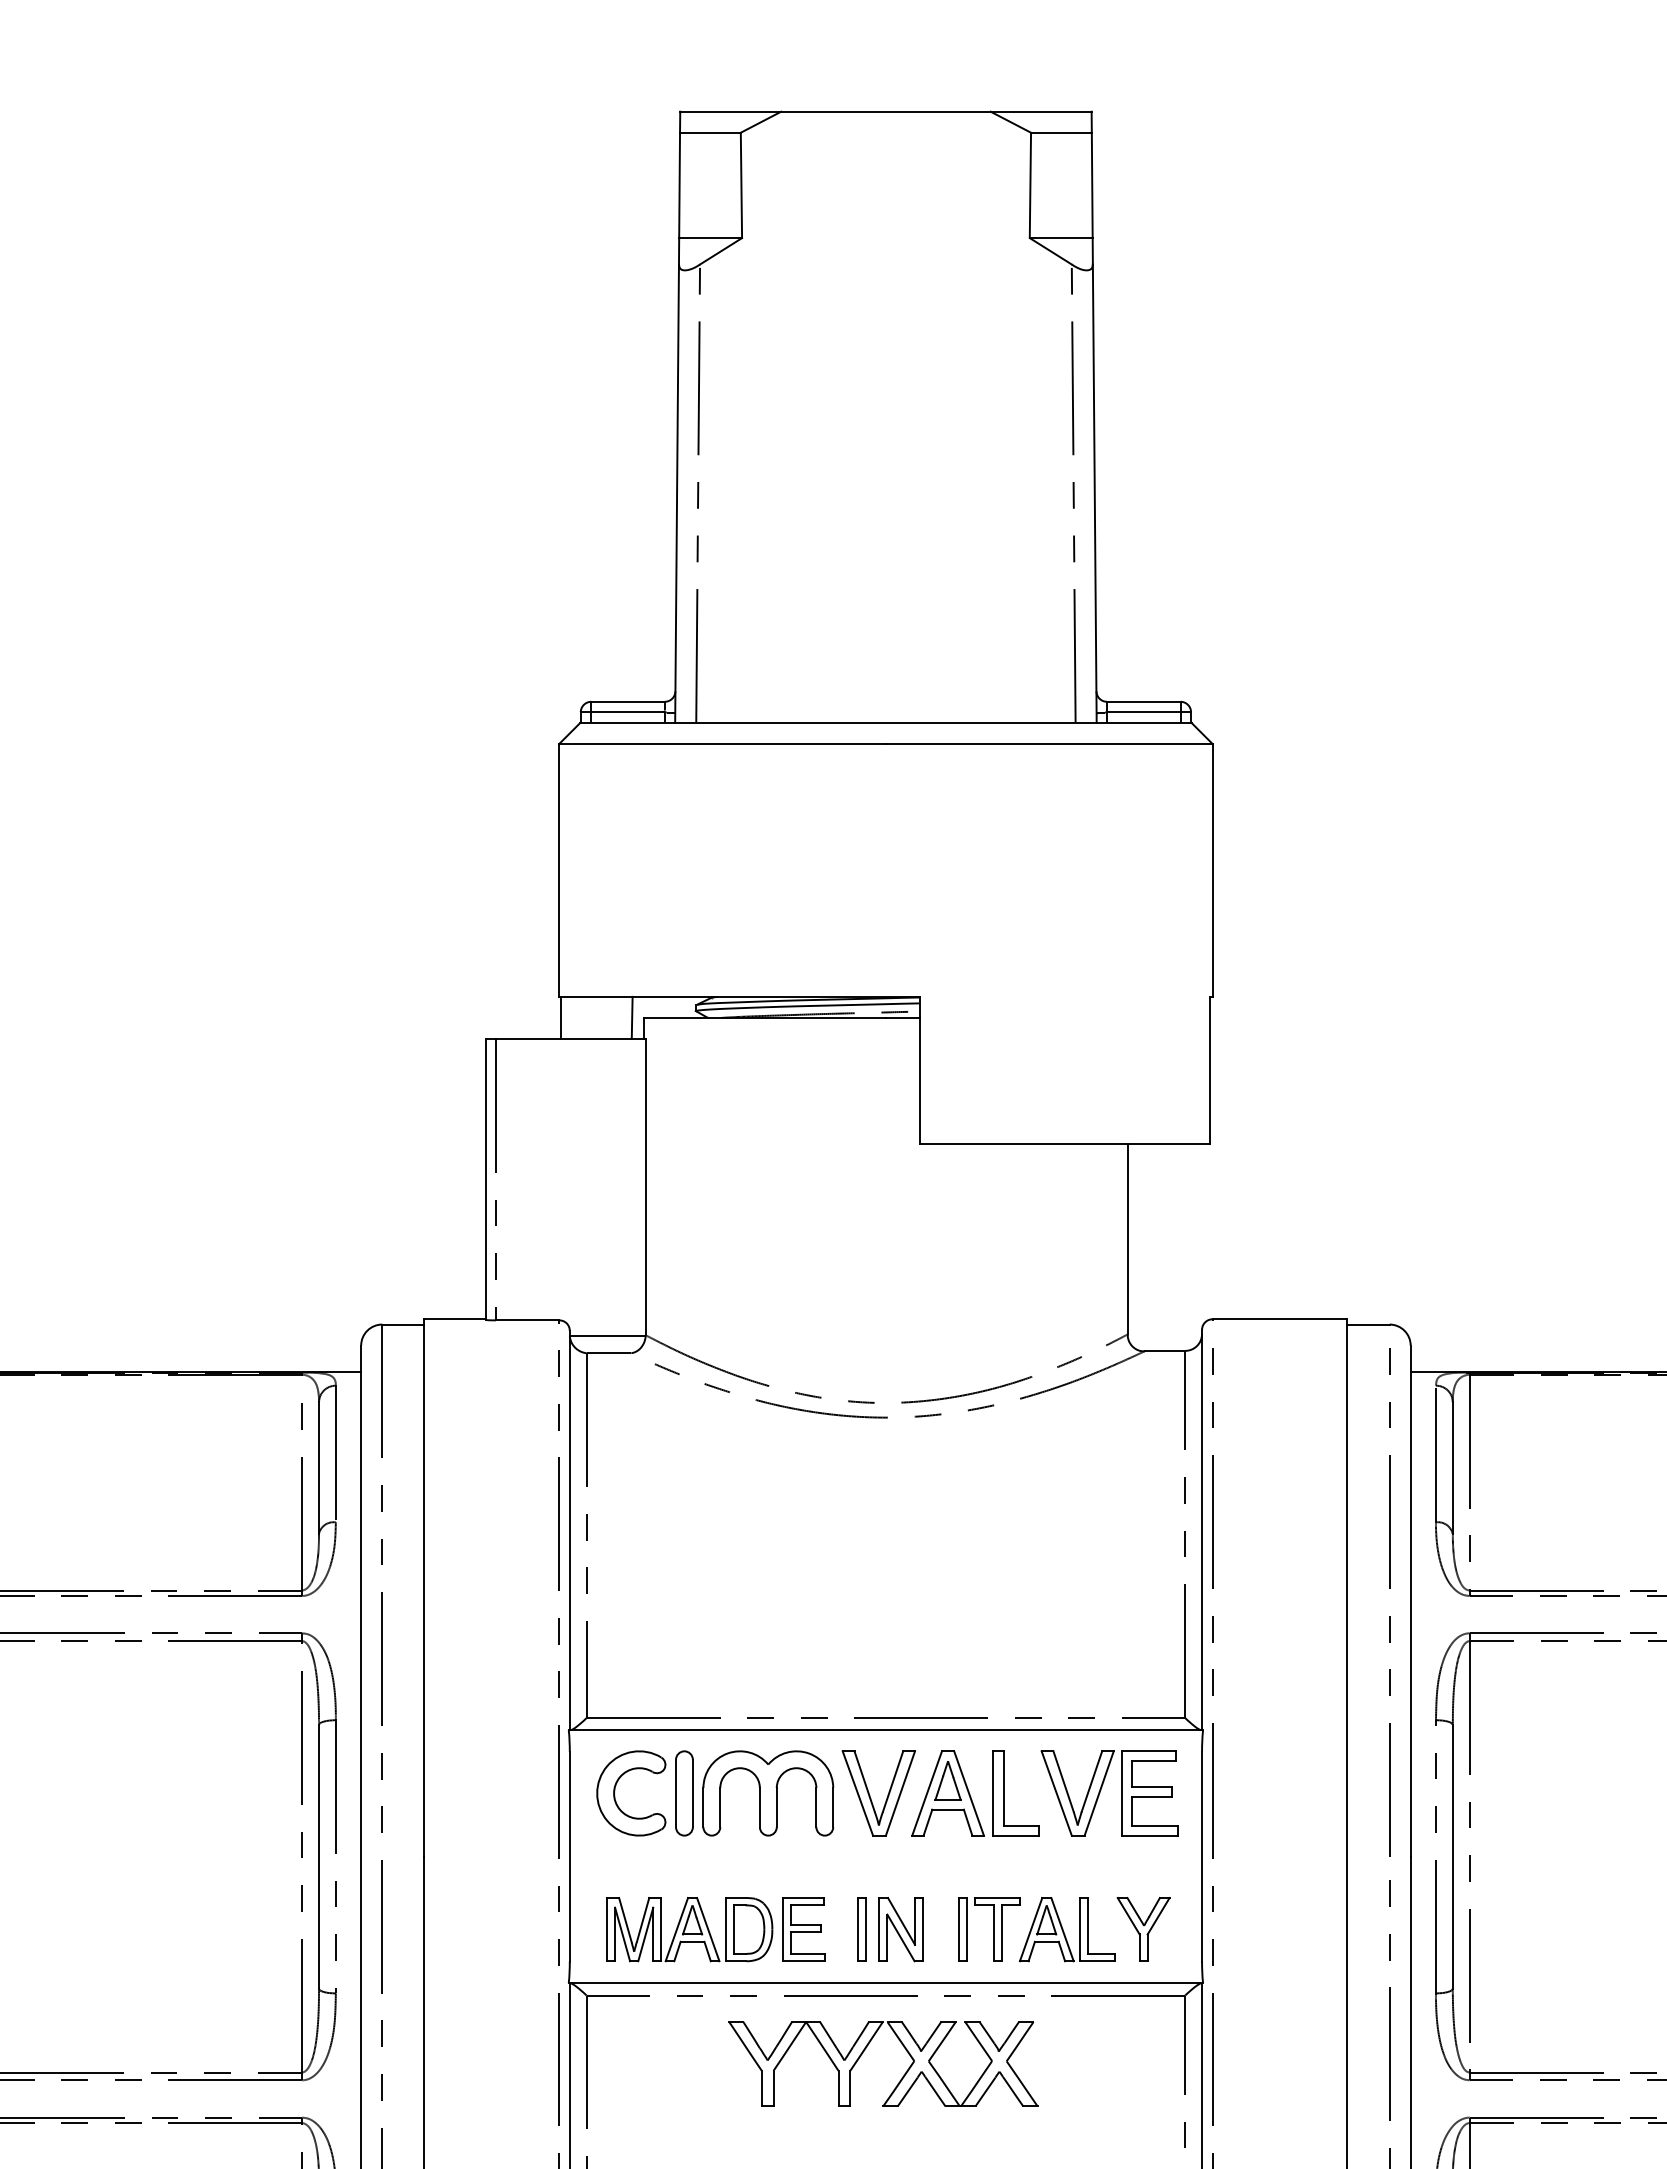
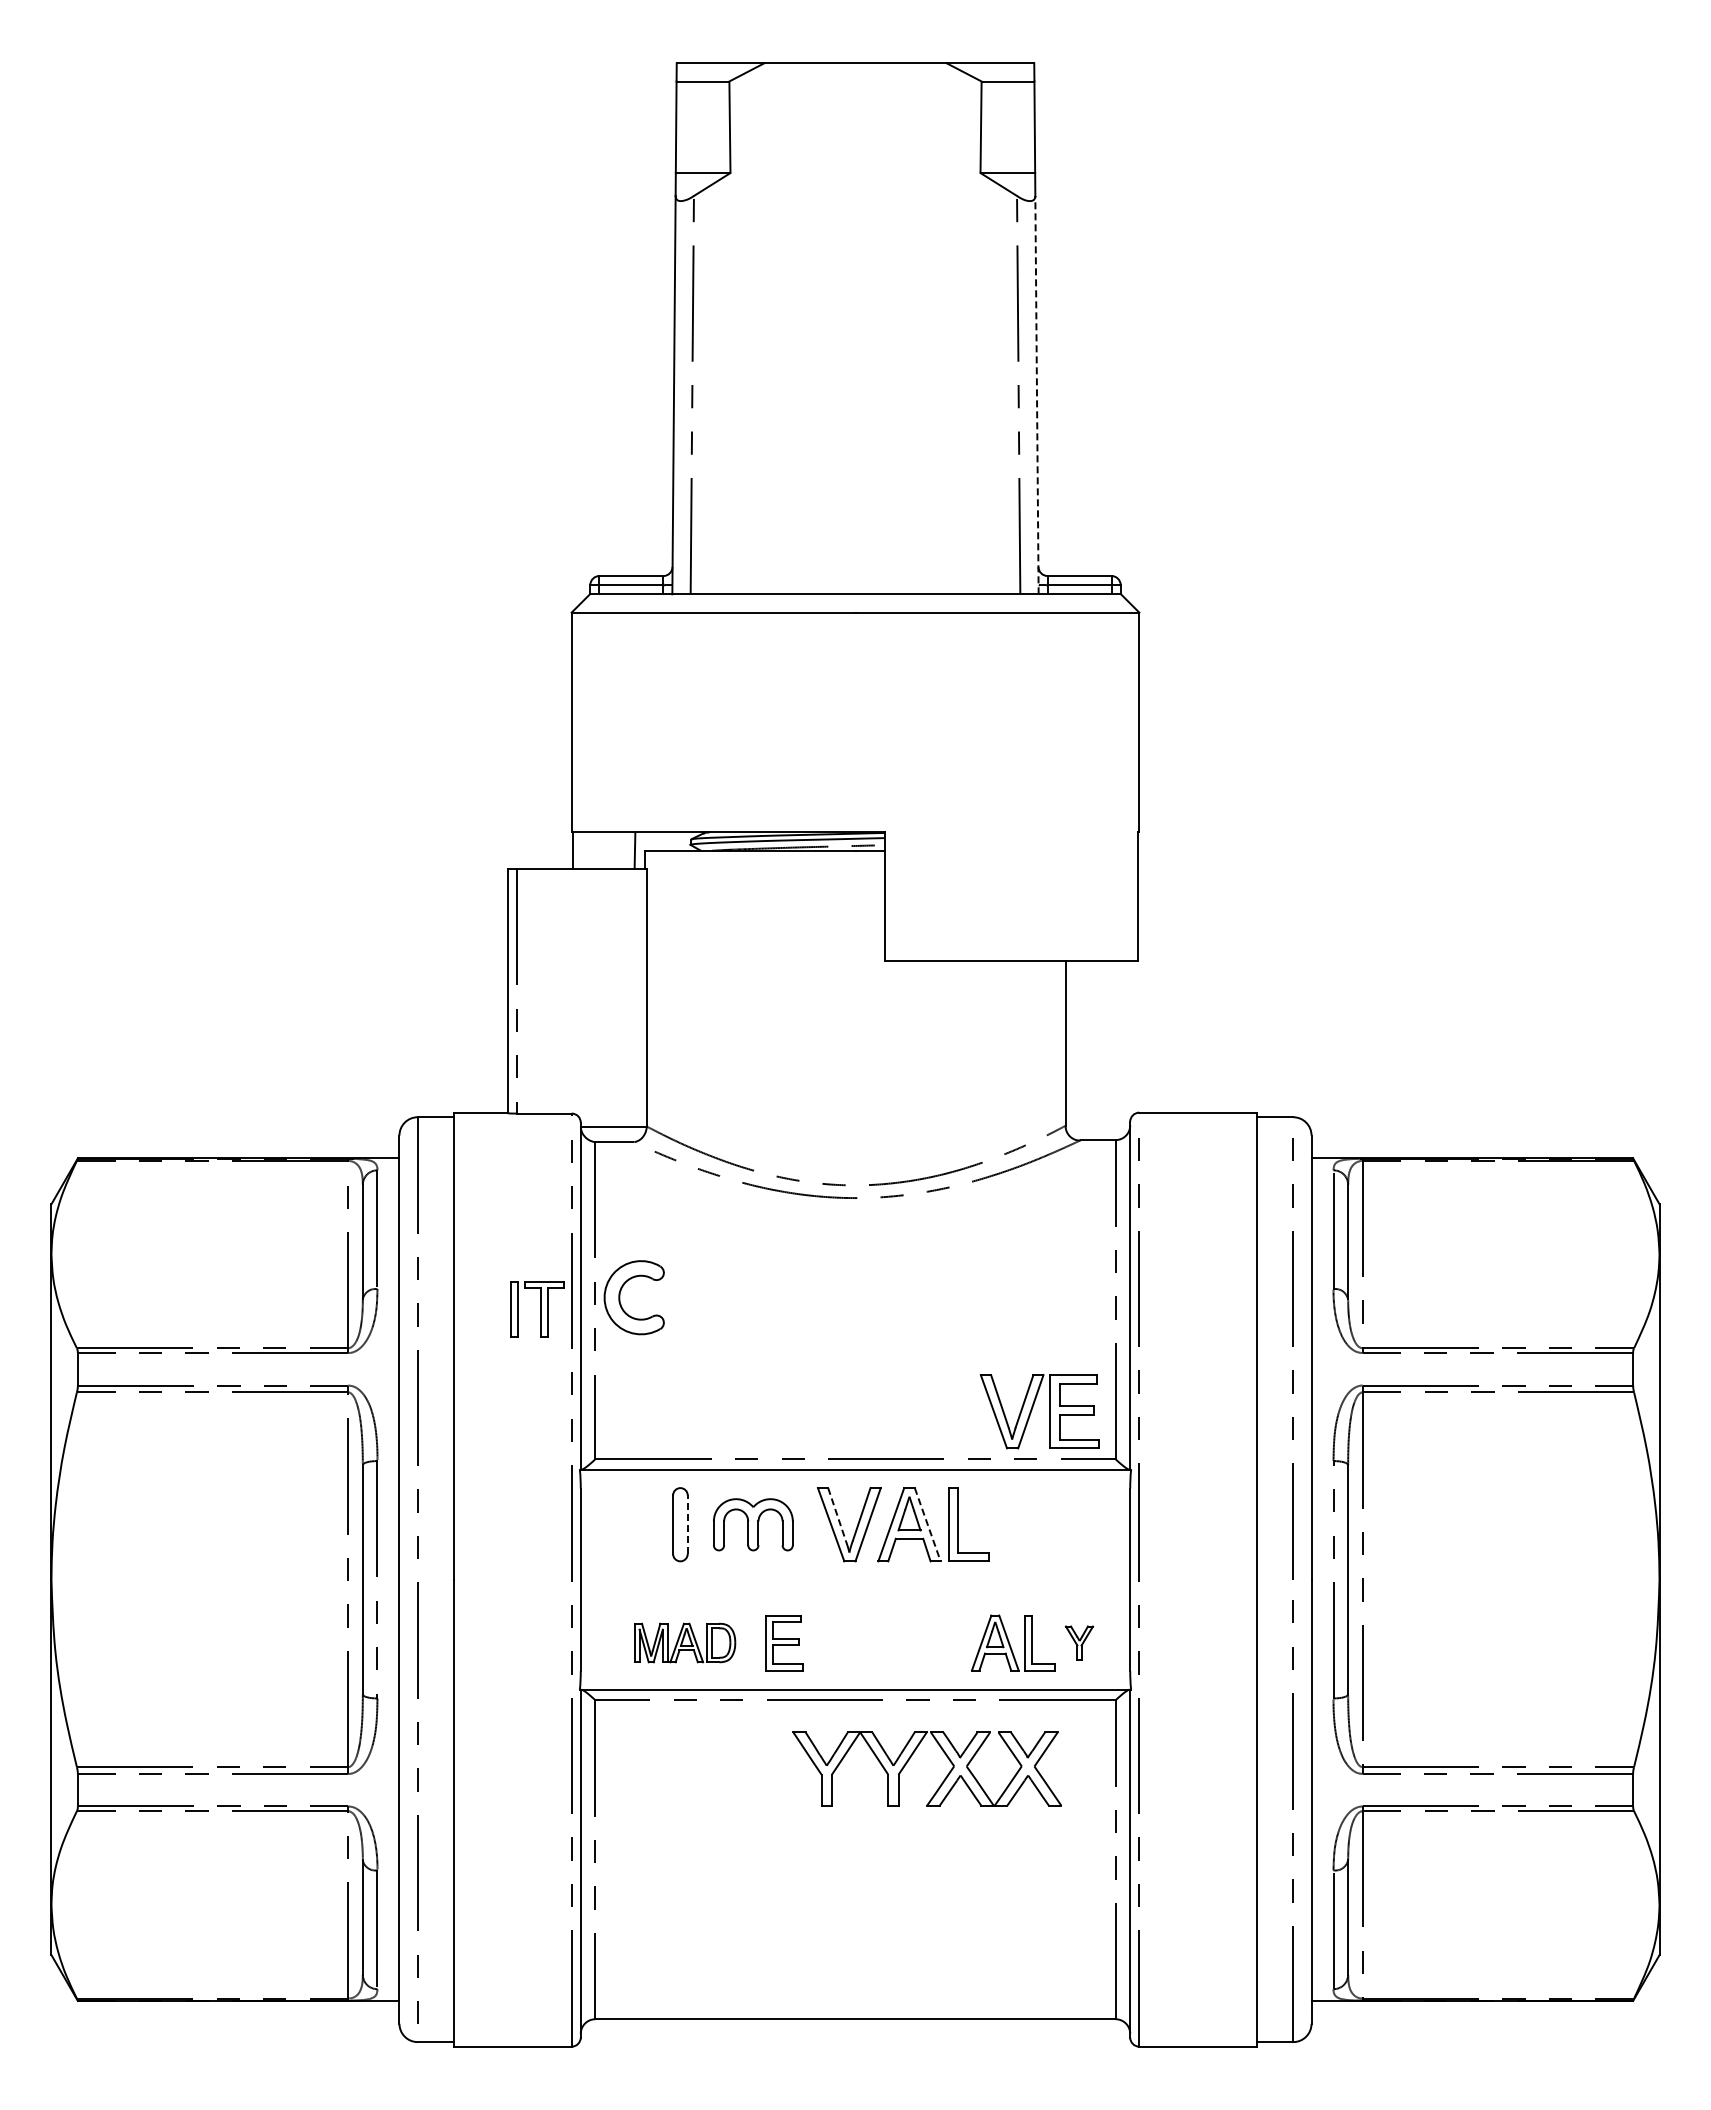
line: (1095, 492) -> (1037, 394), solid -> dashed
line: (865, 1781) -> (837, 1514), solid -> dashed
part: (1101, 1792) -> (1032, 1410), moved
part: (615, 1793) -> (620, 1297), moved
line: (692, 1793) -> (687, 1524), solid -> dashed
part: (768, 1793) -> (753, 1524), size x0.7
line: (968, 1793) -> (927, 1524), solid -> dashed
part: (689, 1928) -> (684, 1642), size x0.7
part: (900, 1928) -> (868, 1642), removed
part: (1143, 1928) -> (1079, 1642), size x0.6
part: (861, 1930) -> (834, 1643), removed
part: (989, 1930) -> (537, 1309), moved
part: (865, 2050) -> (911, 1757), moved

